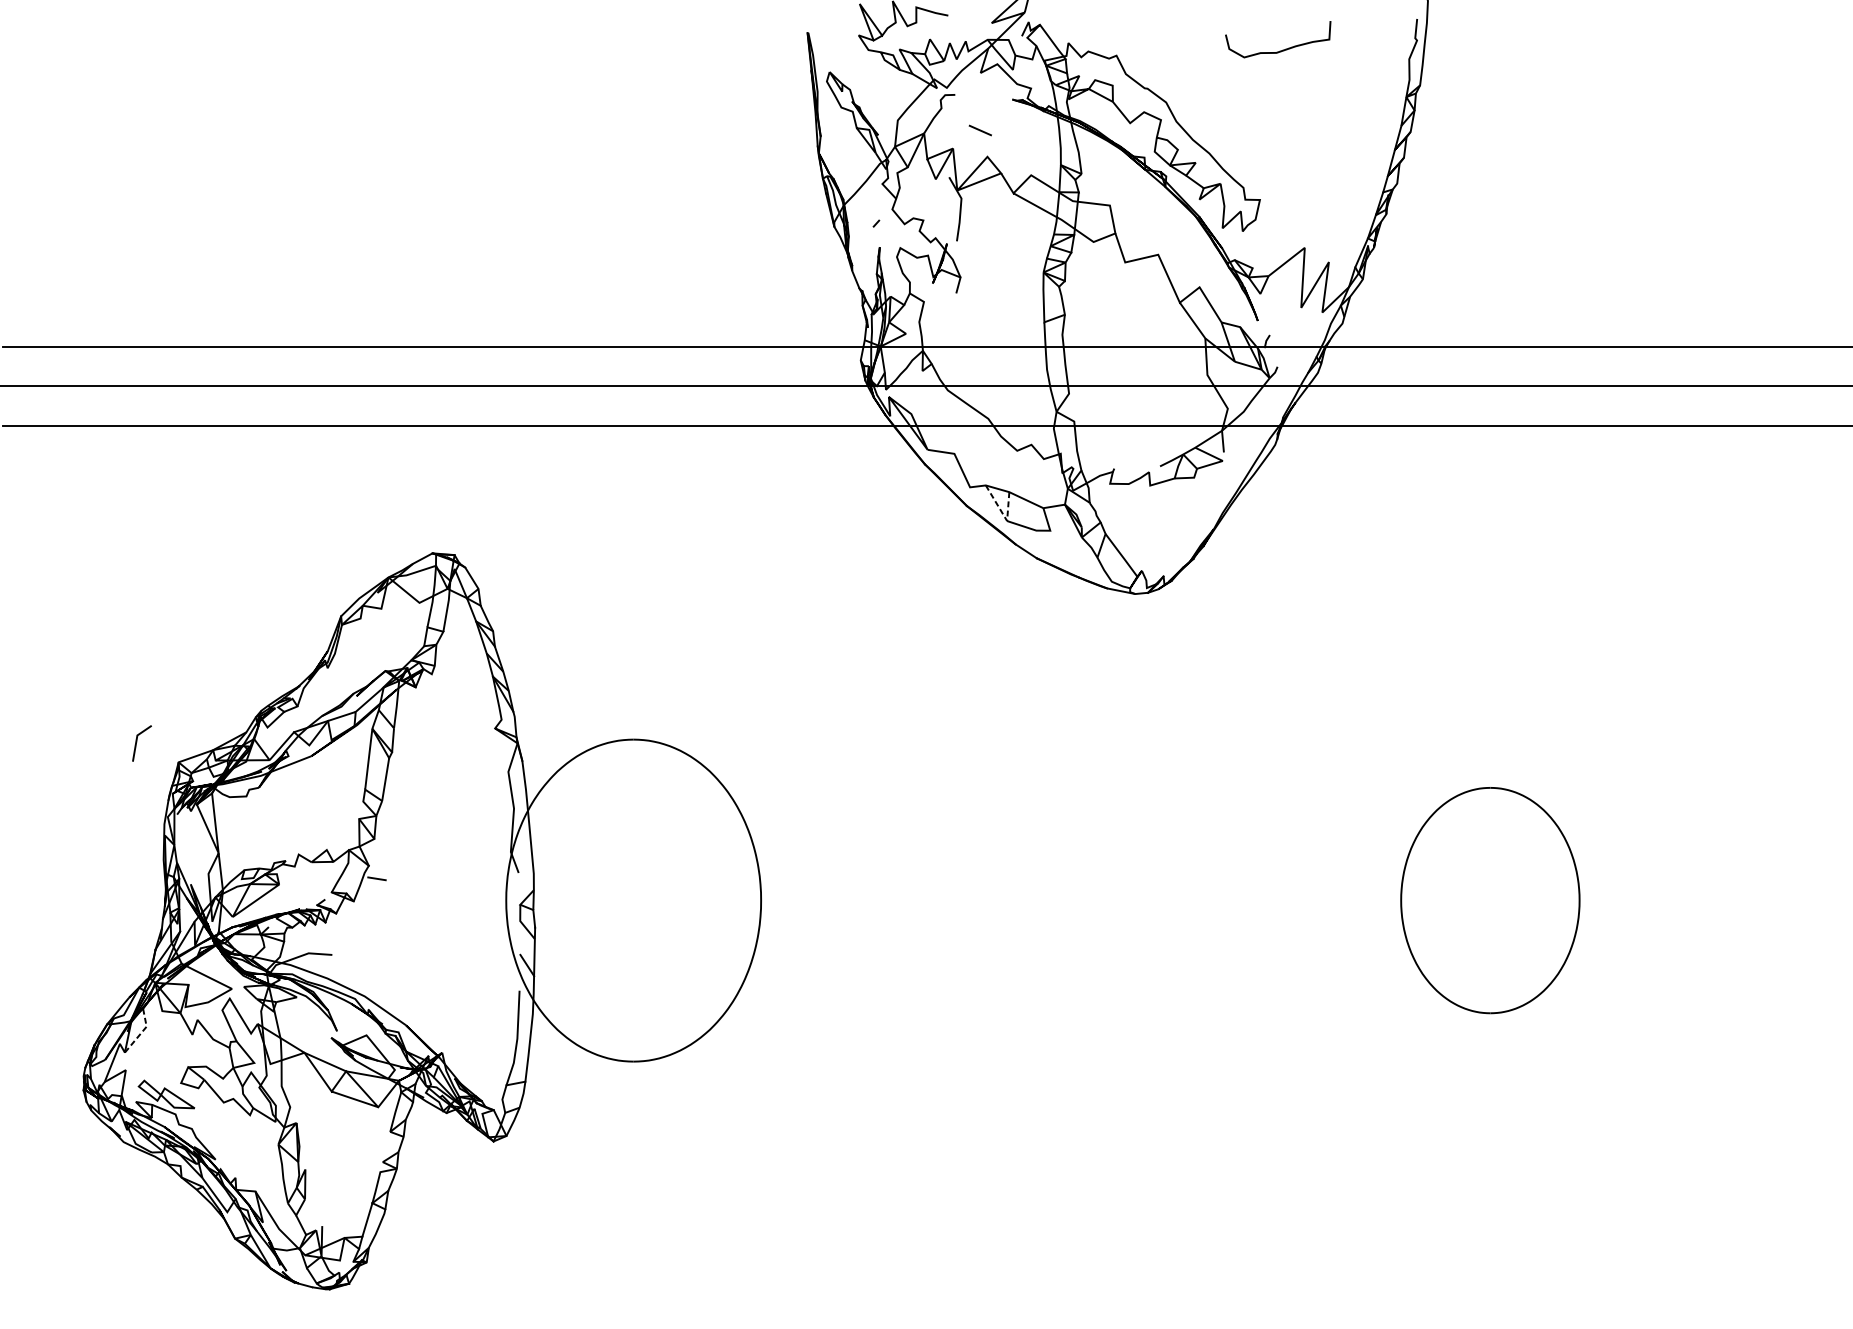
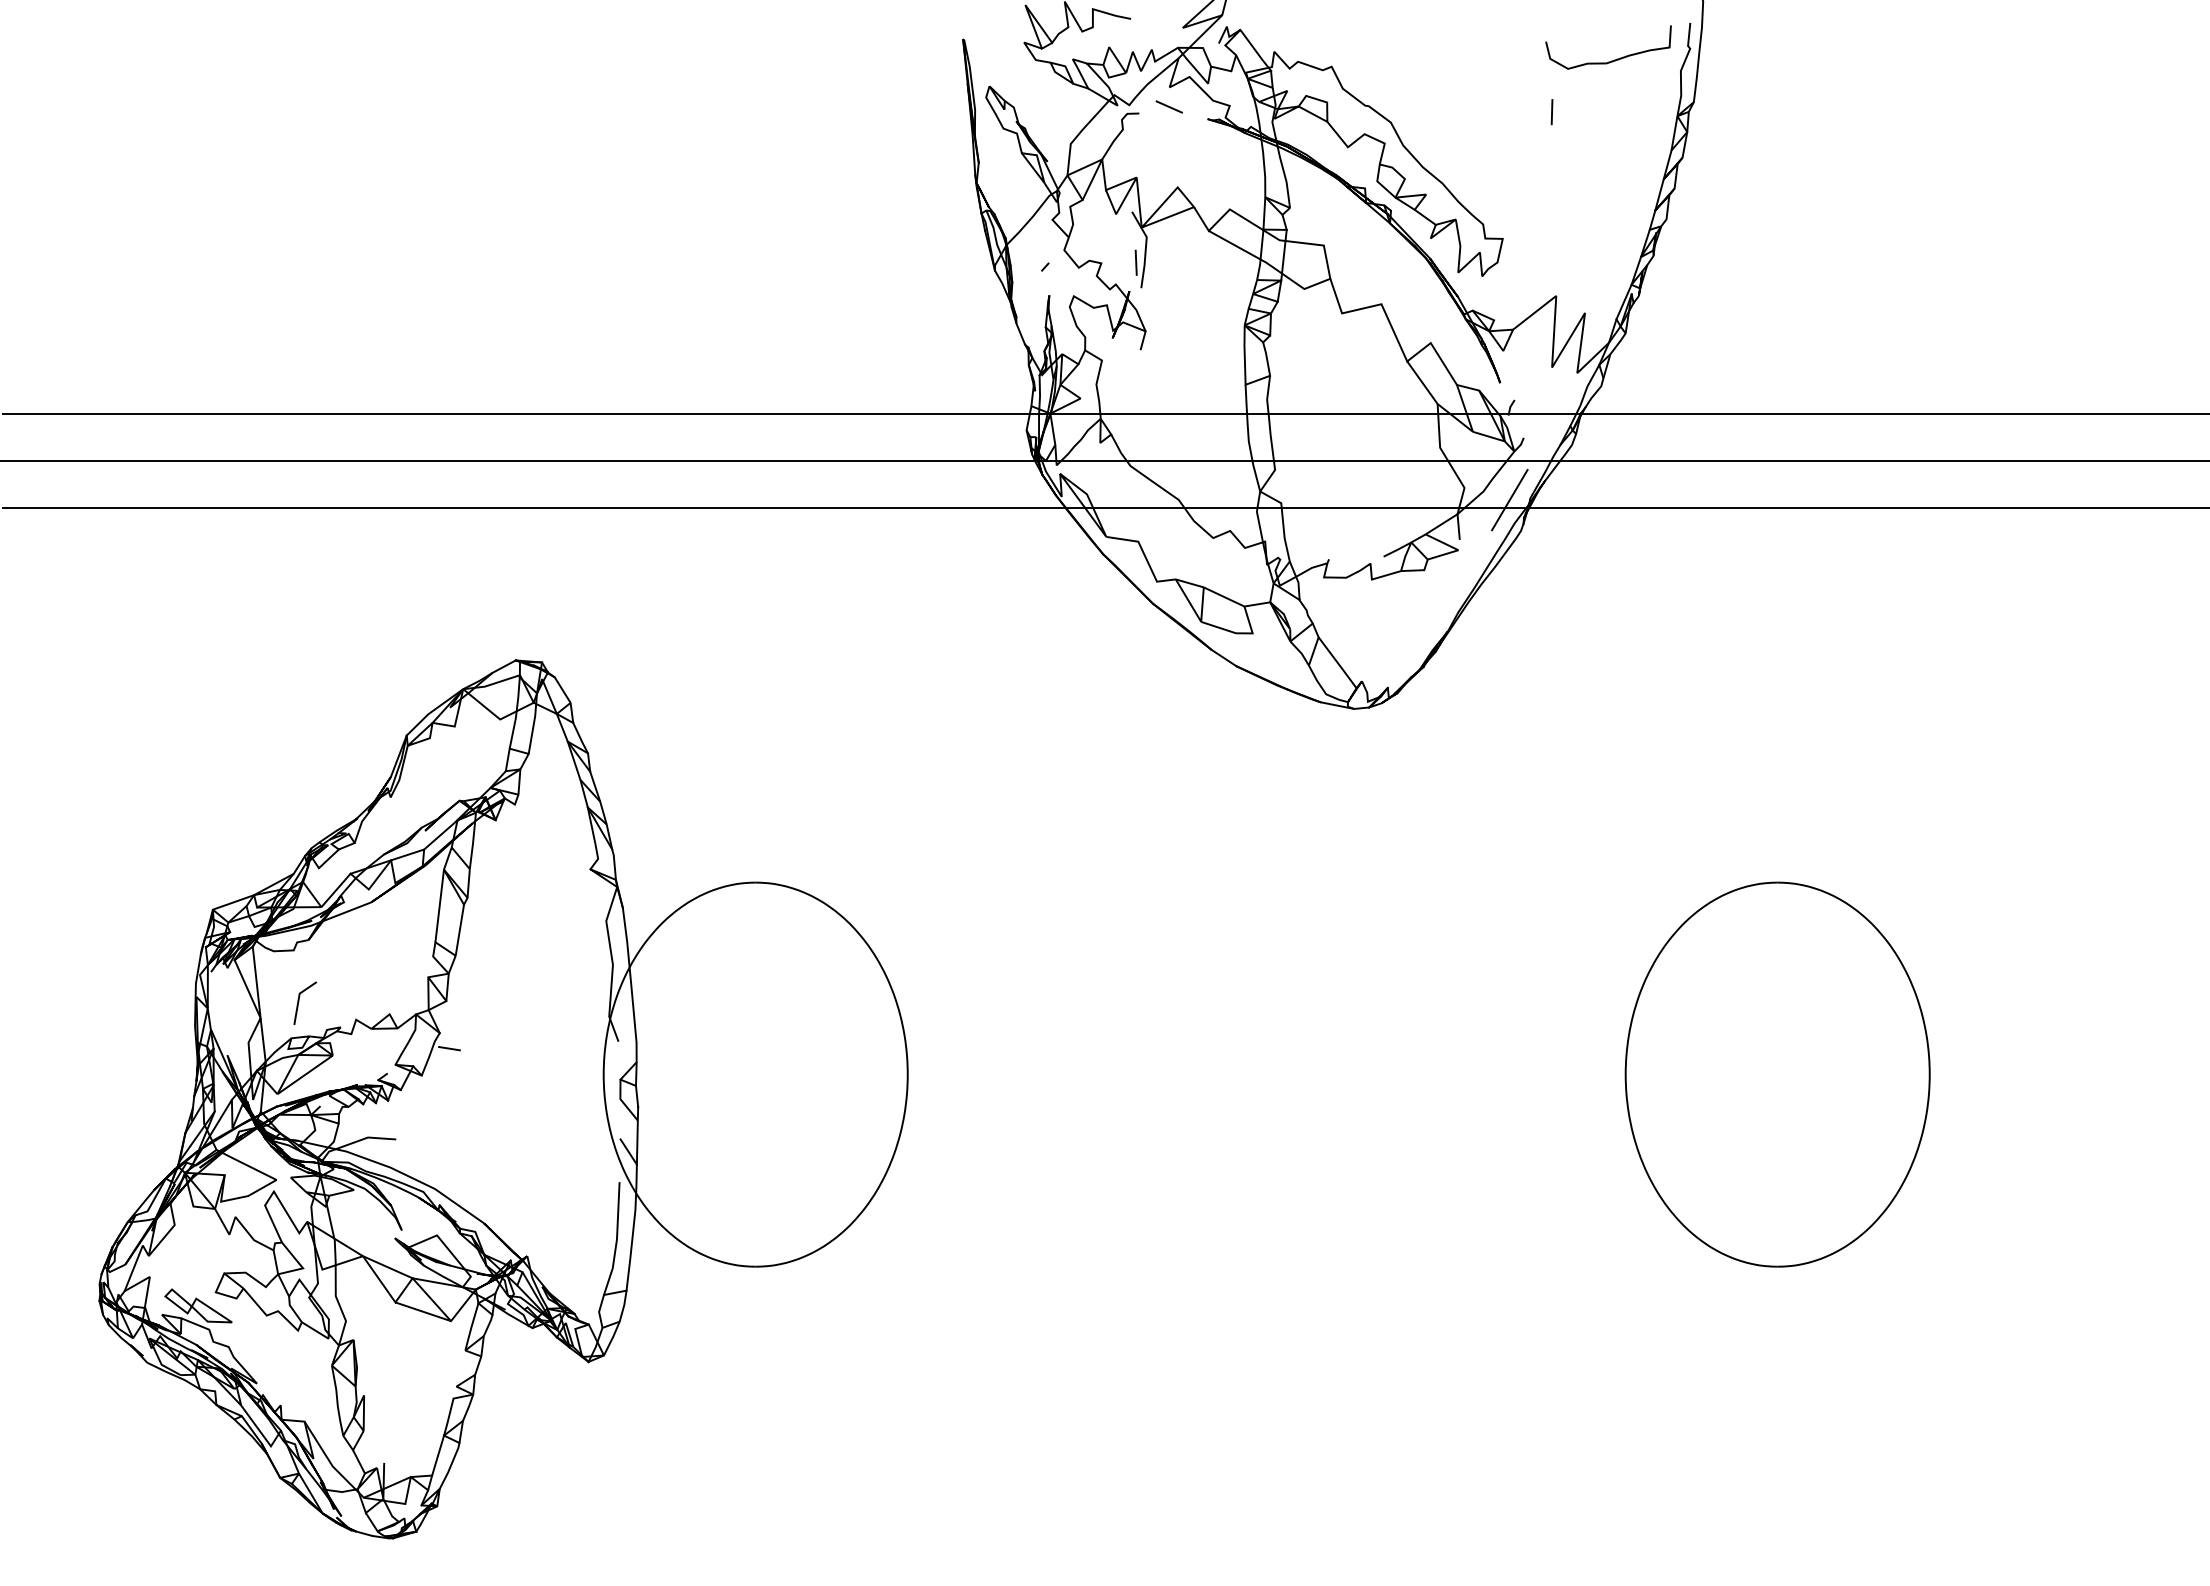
curve: (1280, 50) -> (1611, 60), moved
line: (1300, 94) -> (1551, 112), added
line: (979, 130) -> (1168, 106), moved
line: (952, 219) -> (1135, 262), added
line: (1265, 418) -> (1509, 499), added
line: (1004, 515) -> (1197, 615), dashed -> solid
line: (137, 742) -> (299, 1002), moved
part: (1490, 900) -> (1777, 1074), size x1.43
line: (142, 1032) -> (169, 1231), dashed -> solid

